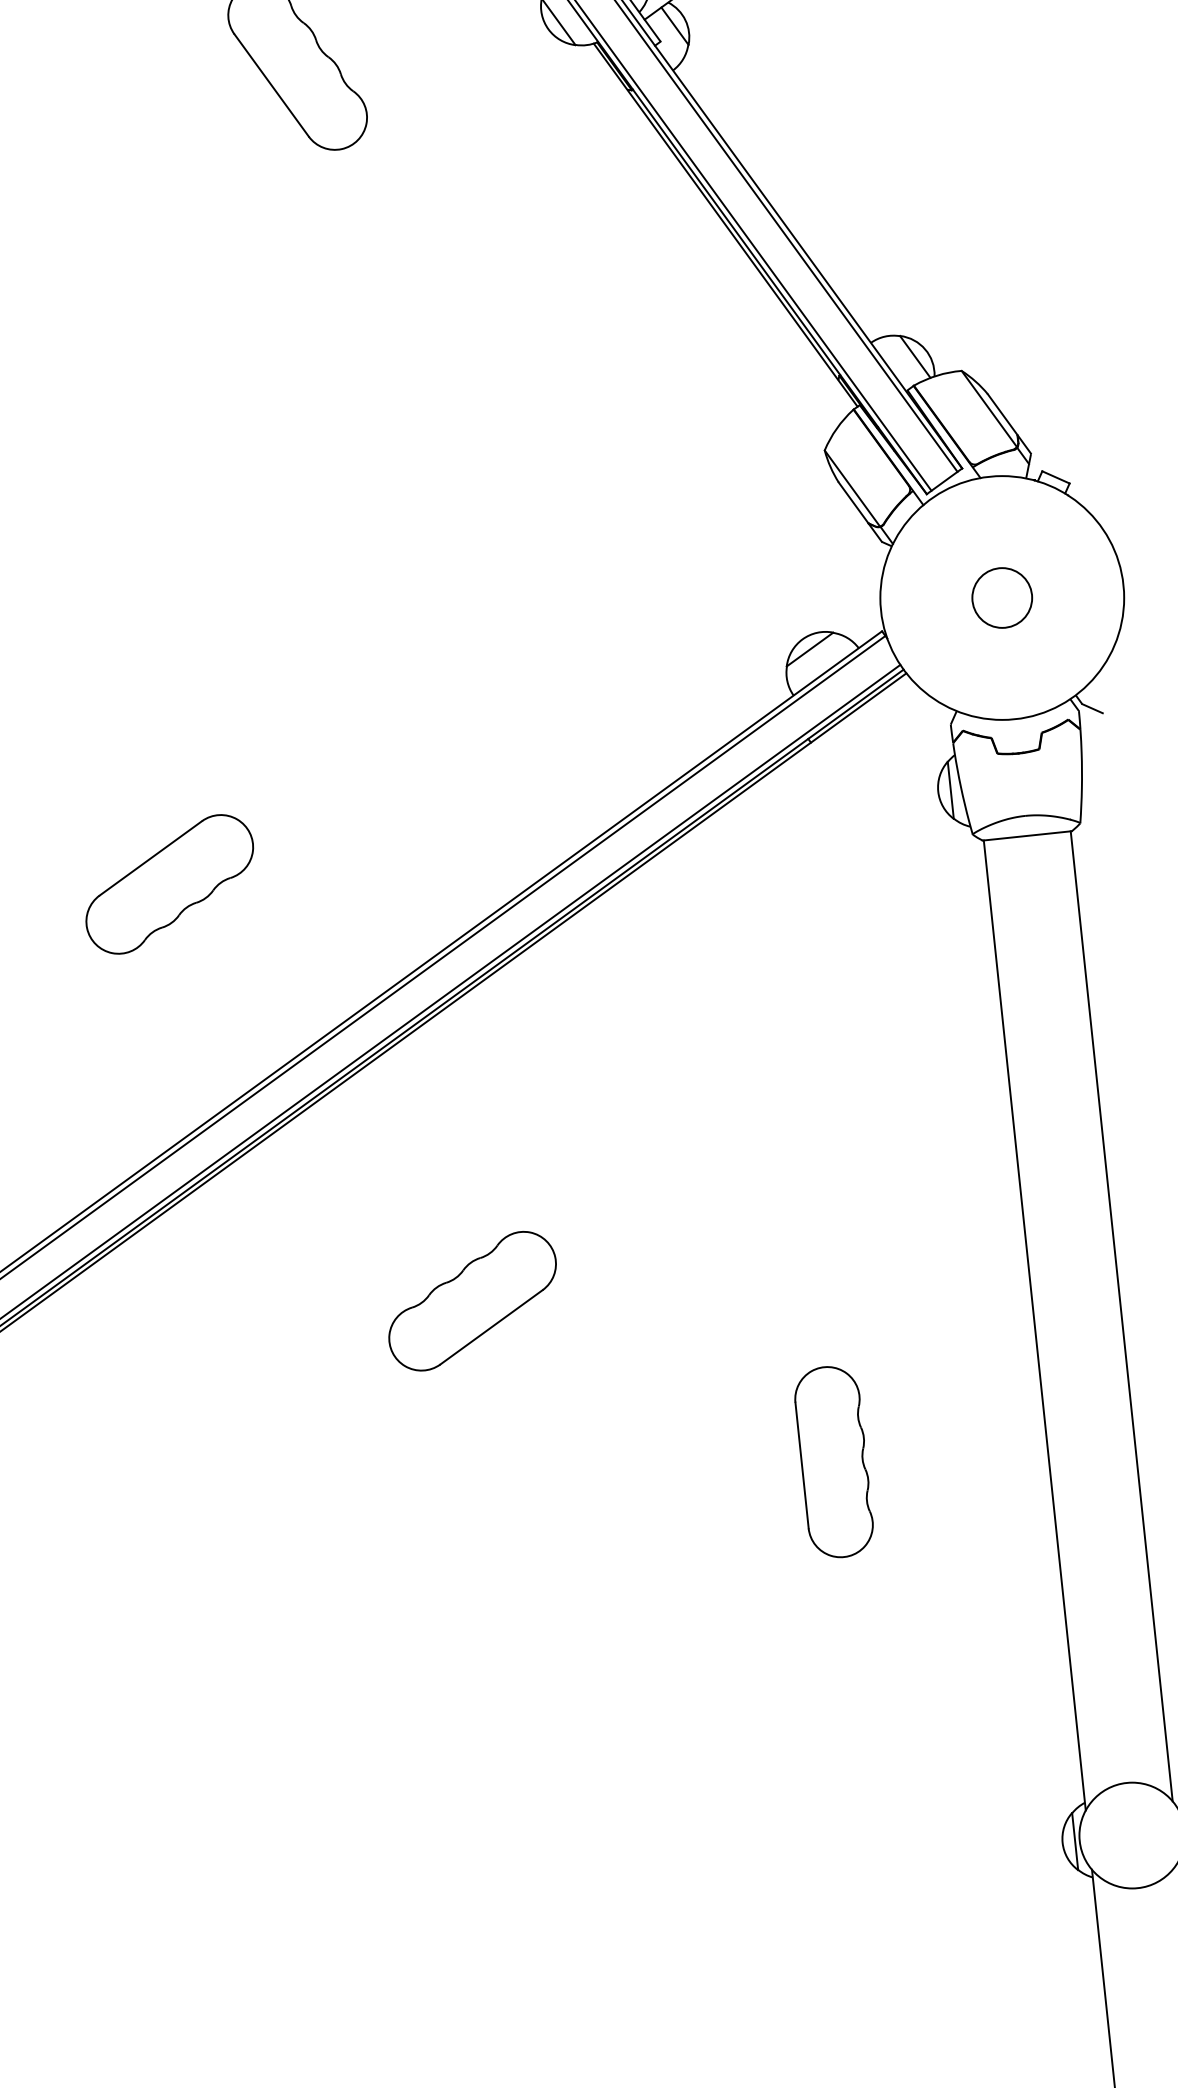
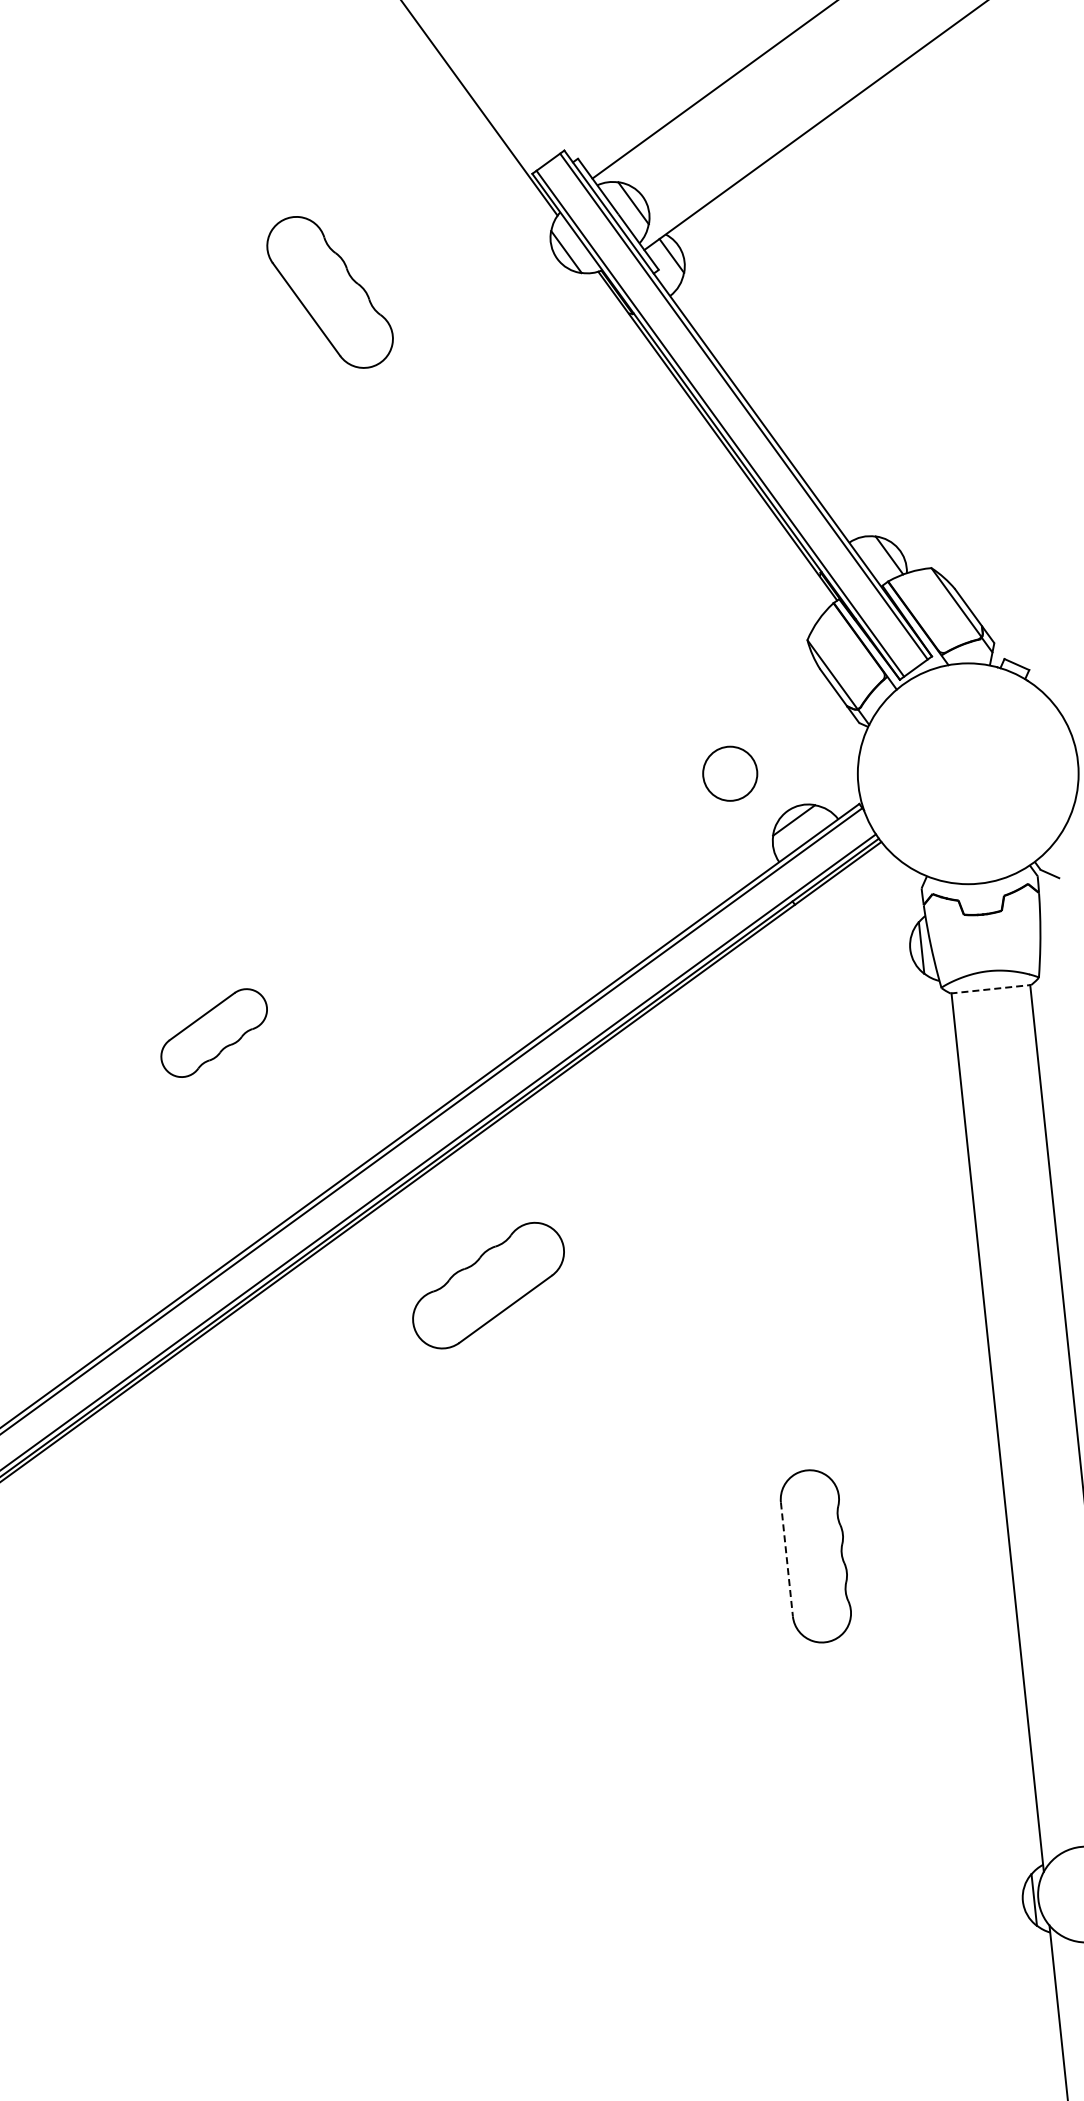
circle: (1002, 597) -> (730, 773), moved
line: (1026, 836) -> (990, 989), solid -> dashed
part: (168, 883) -> (213, 1032), size x0.7
part: (472, 1301) -> (488, 1285), moved
line: (801, 1465) -> (786, 1559), solid -> dashed

